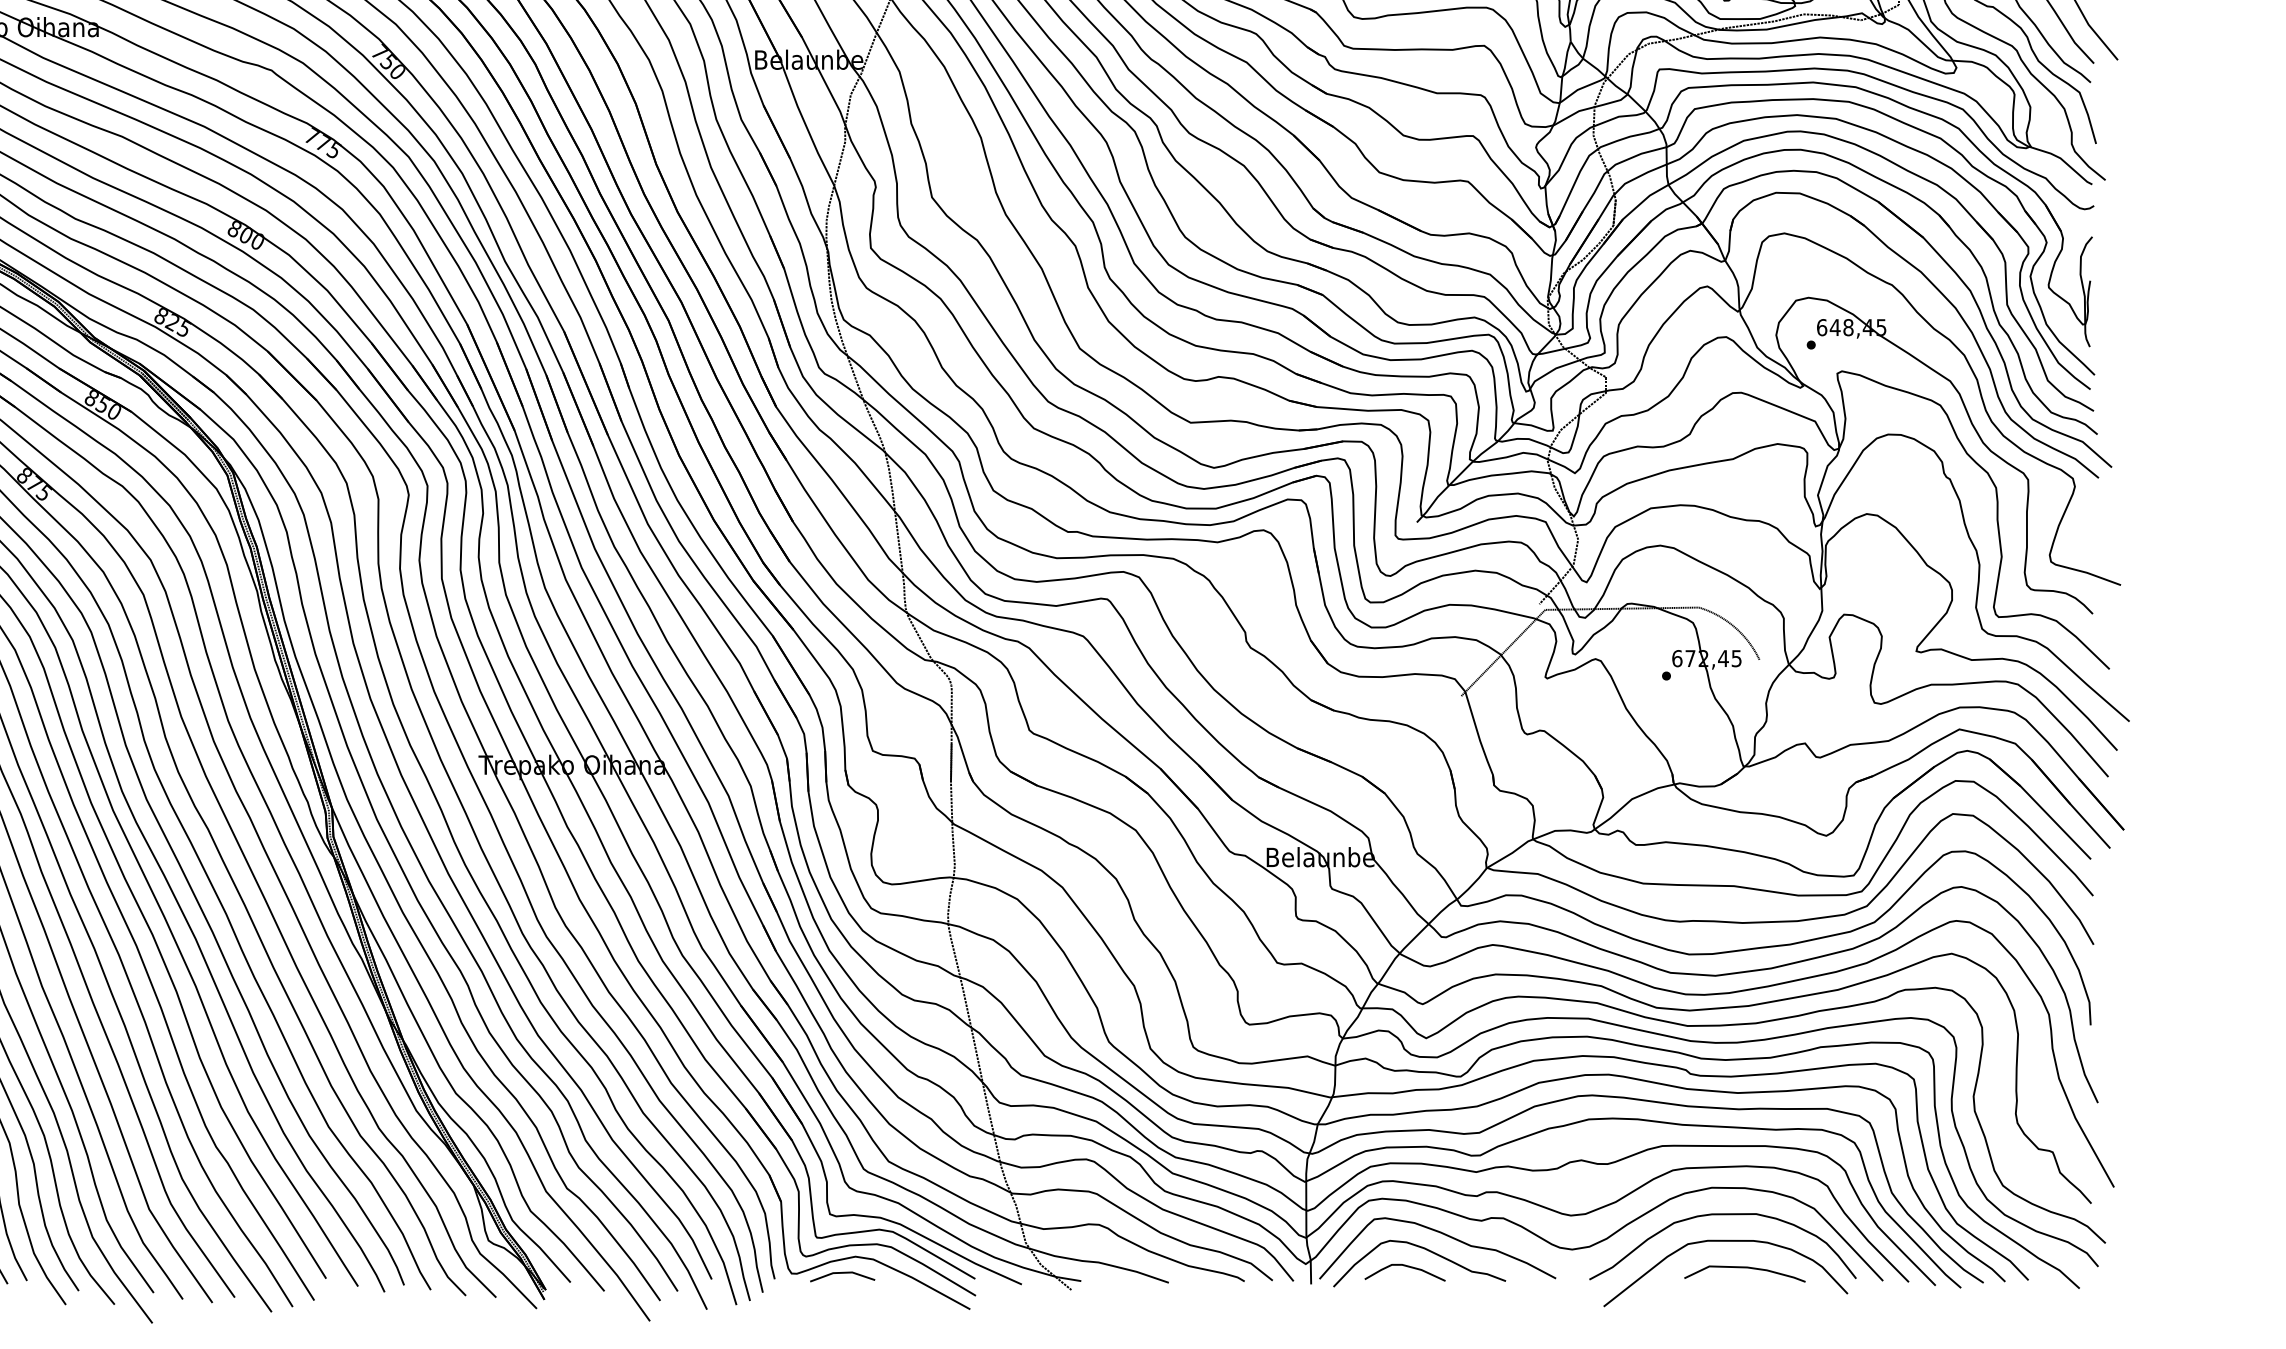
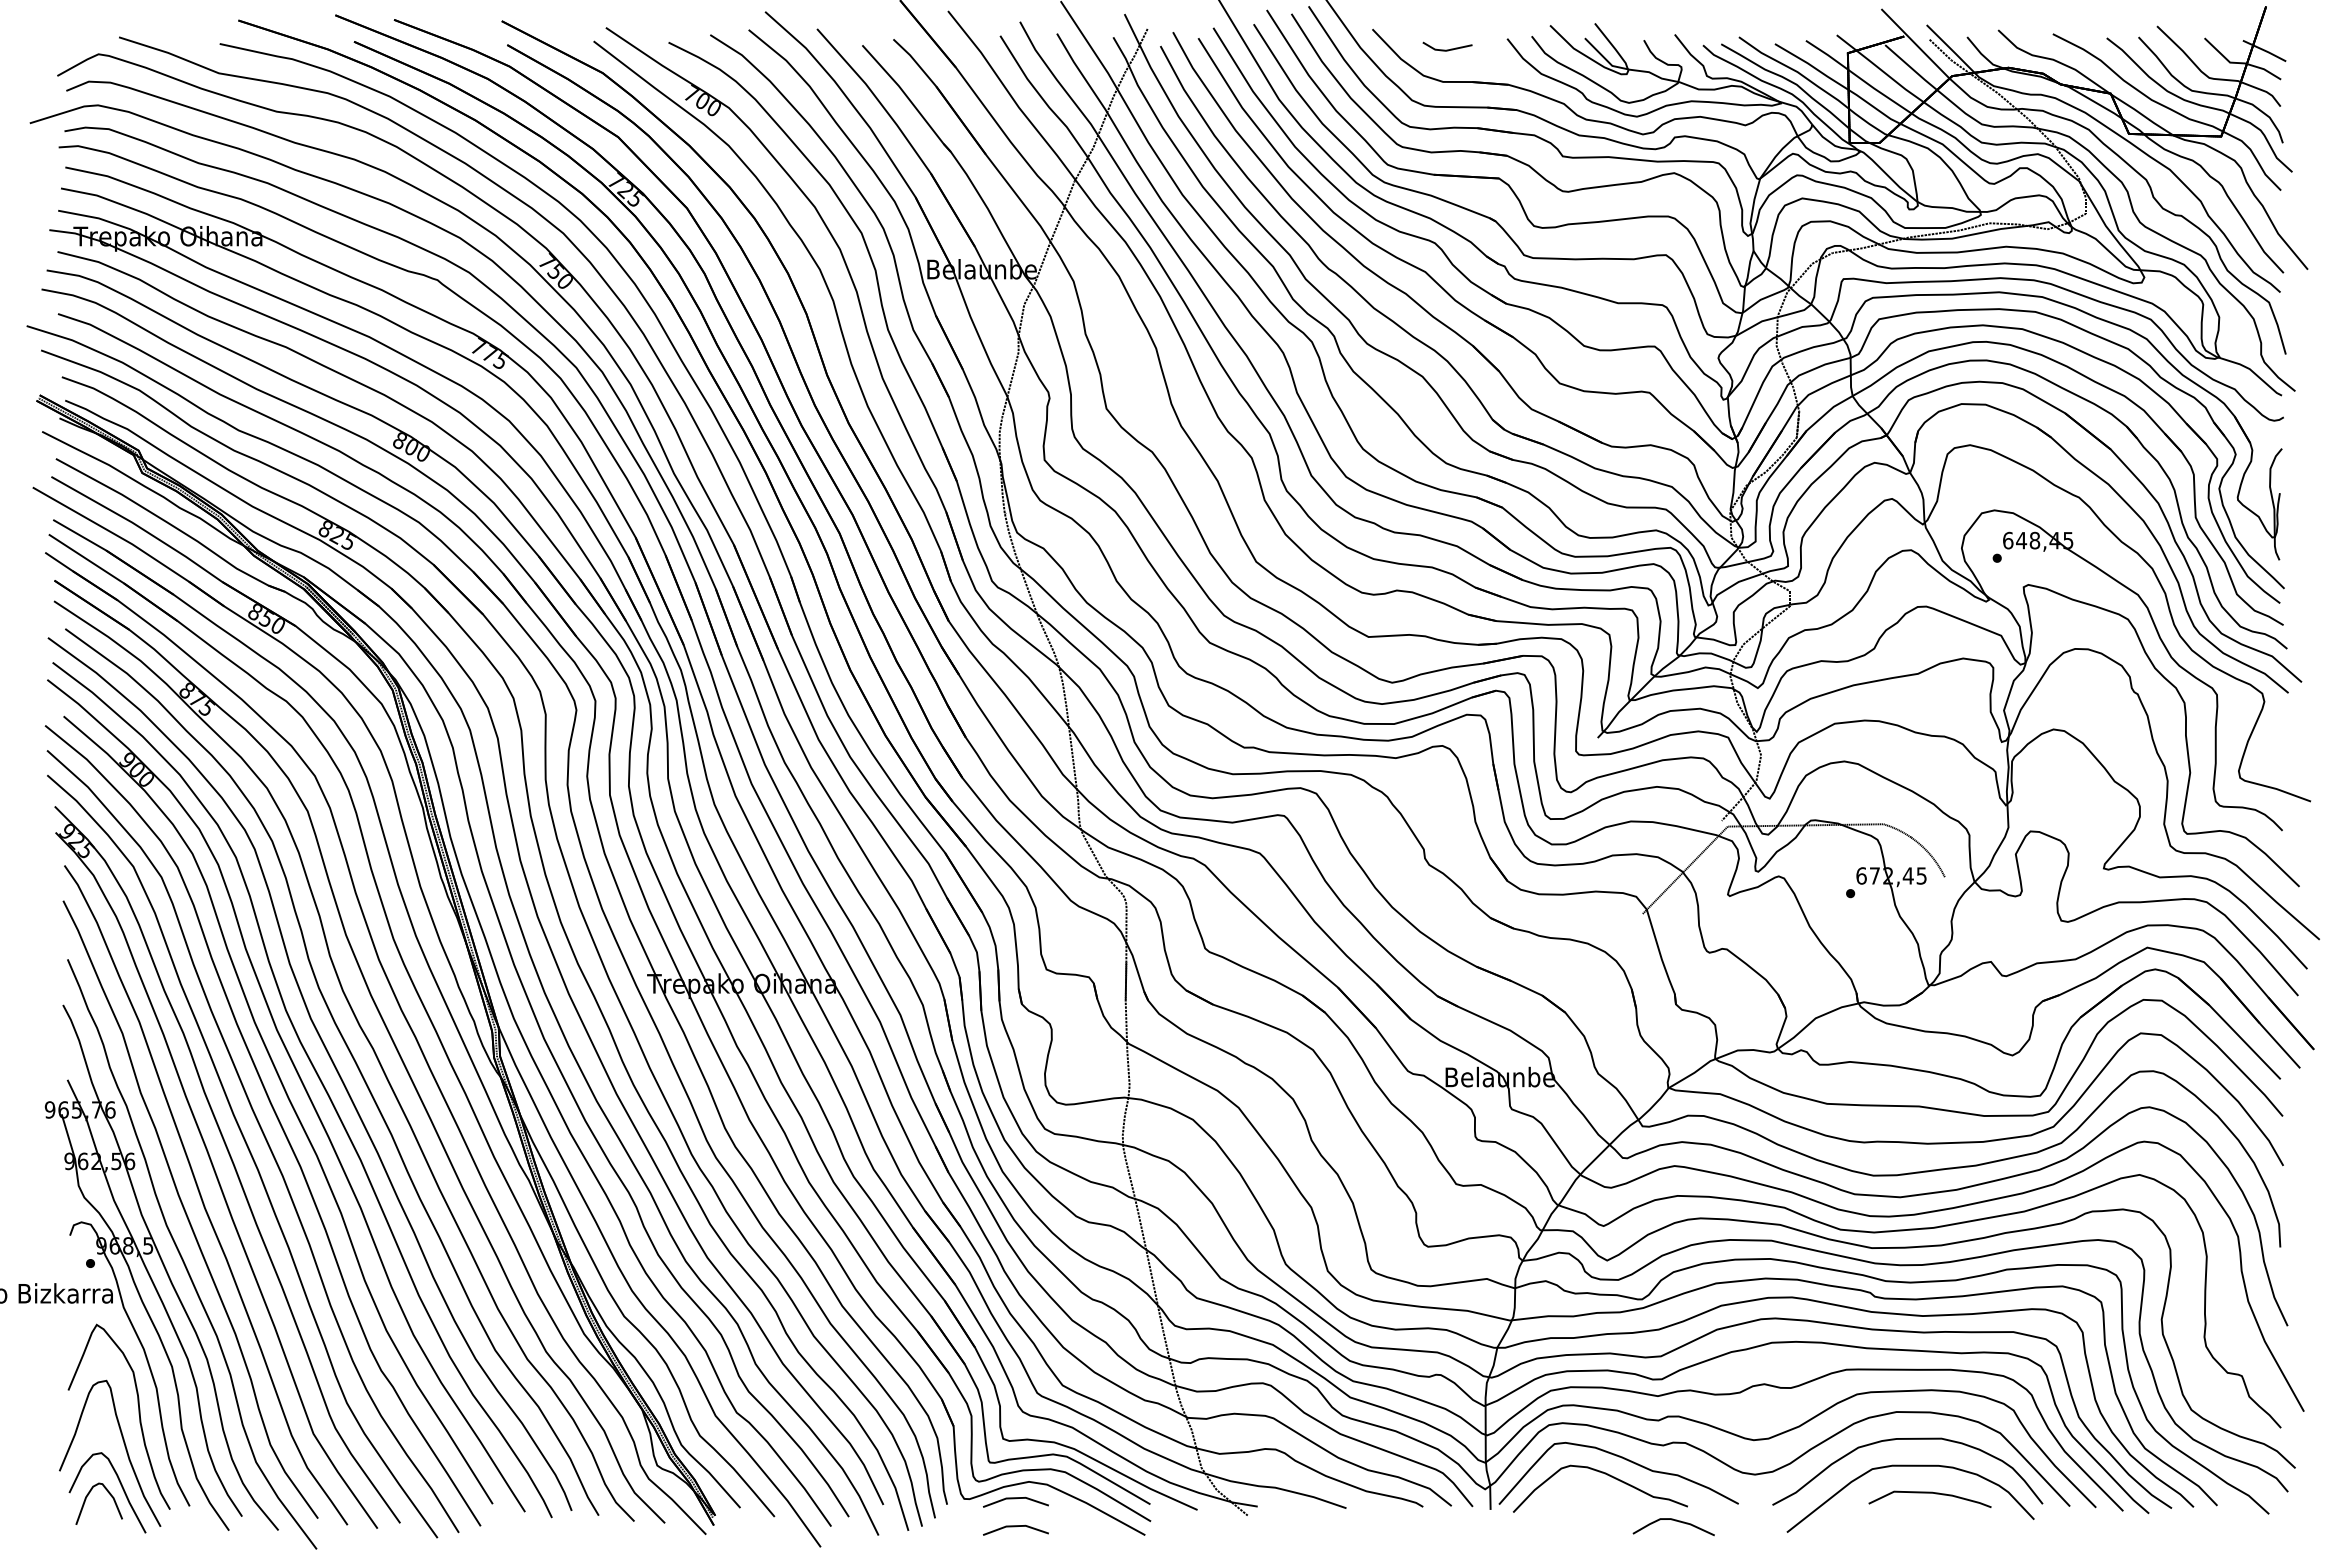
curve: (1406, 1267) -> (1675, 1521), moved
line: (842, 1301) -> (1015, 1527), added

